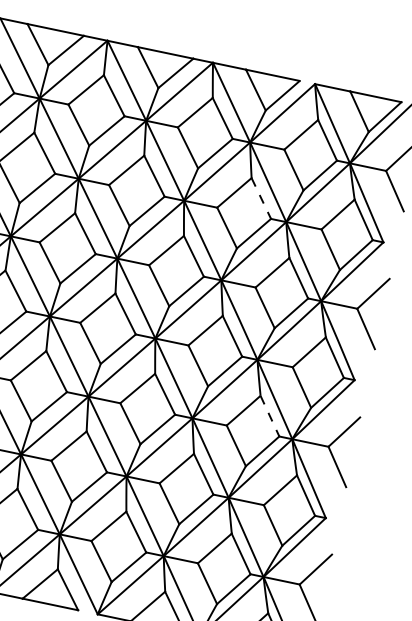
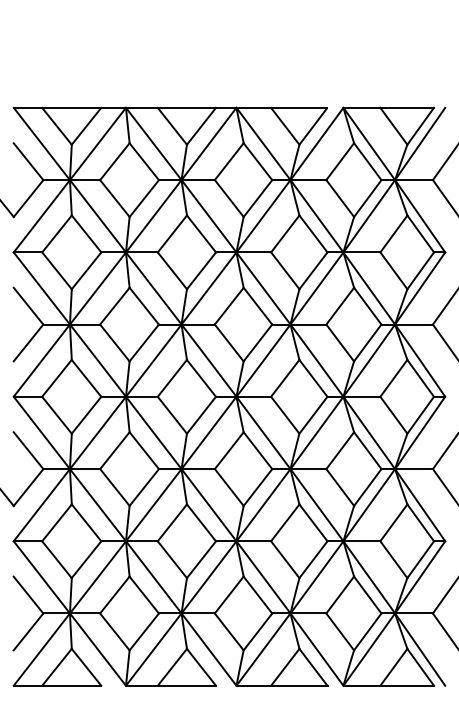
line: (261, 199) -> (313, 234), dashed -> solid
line: (269, 415) -> (367, 450), dashed -> solid

